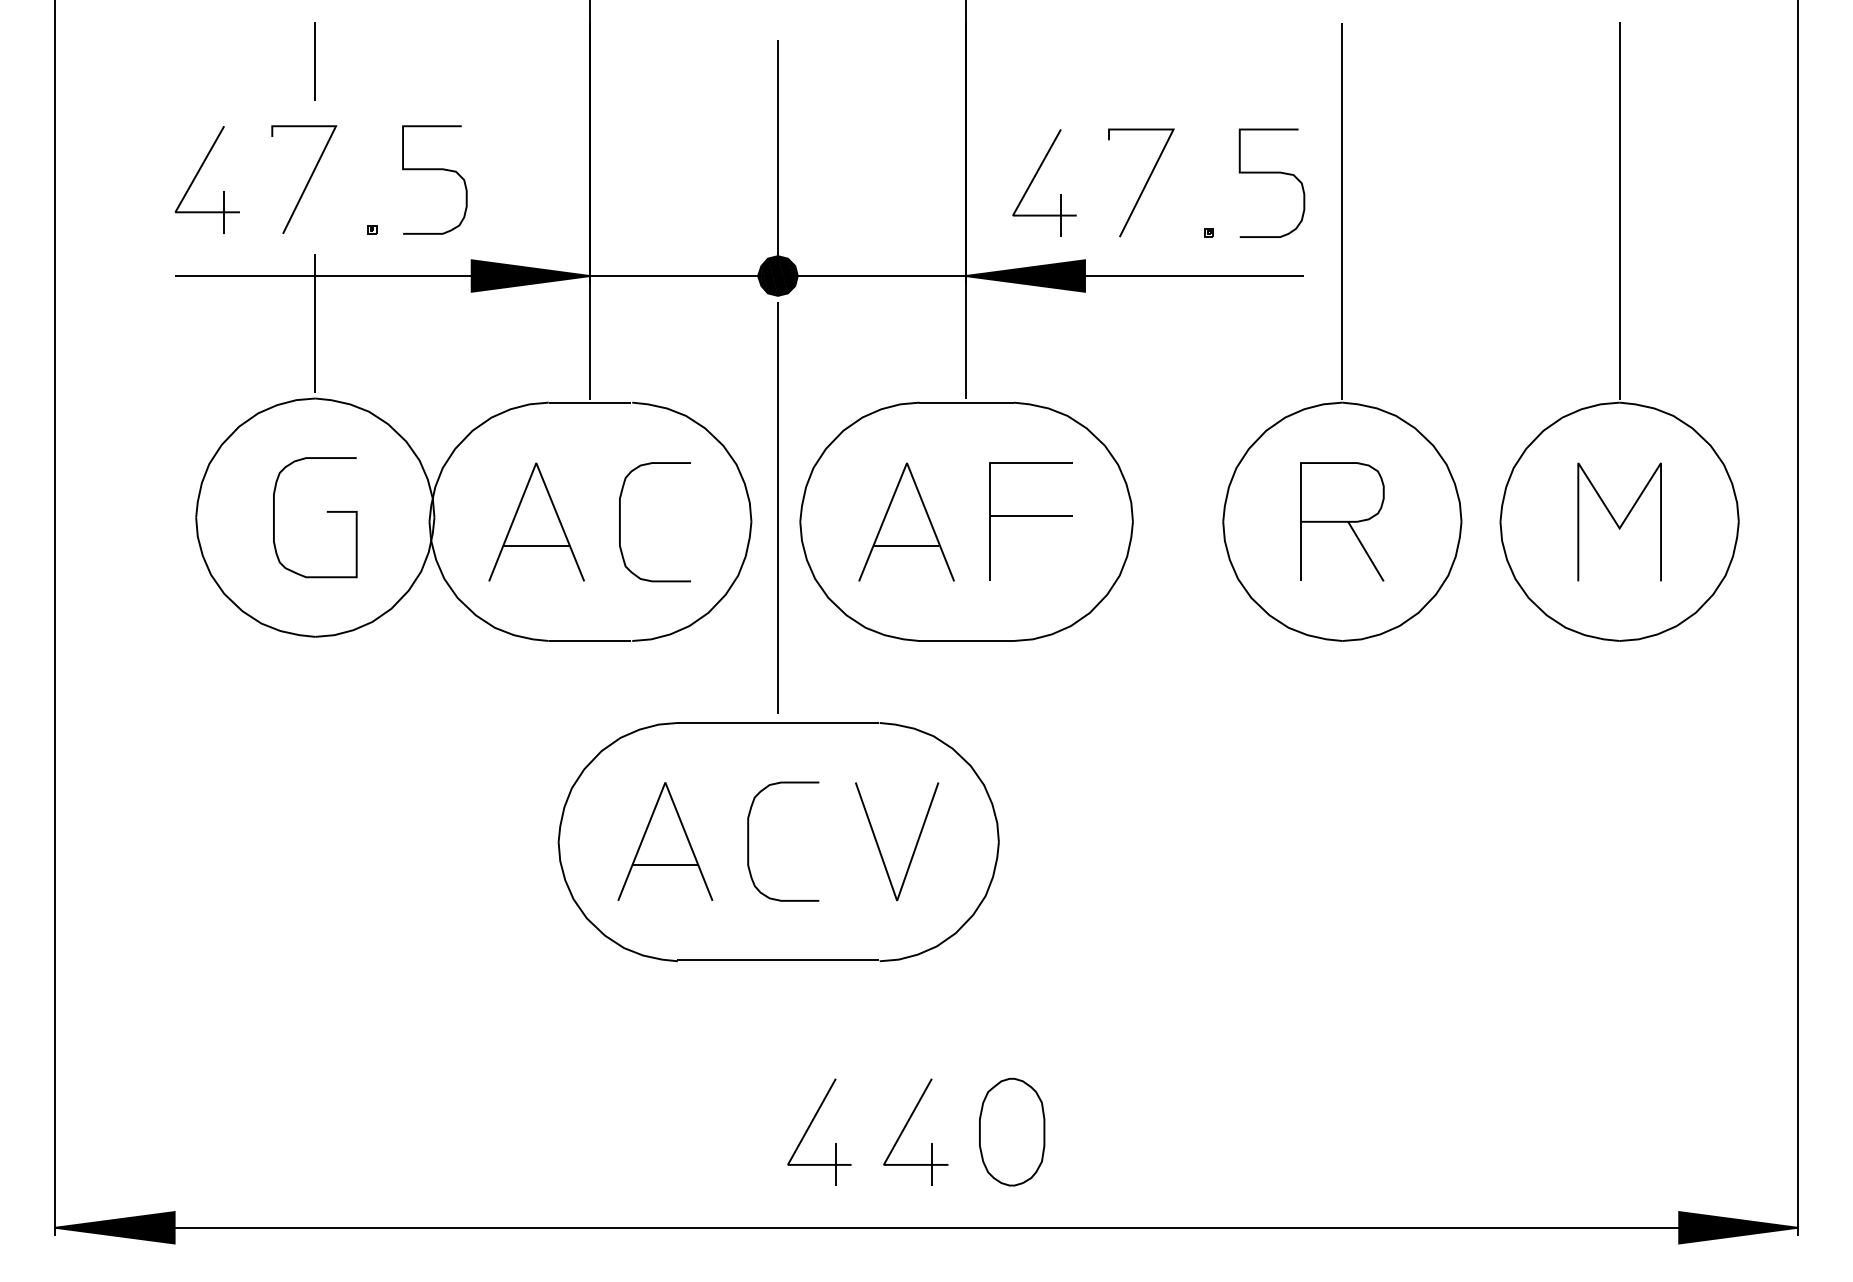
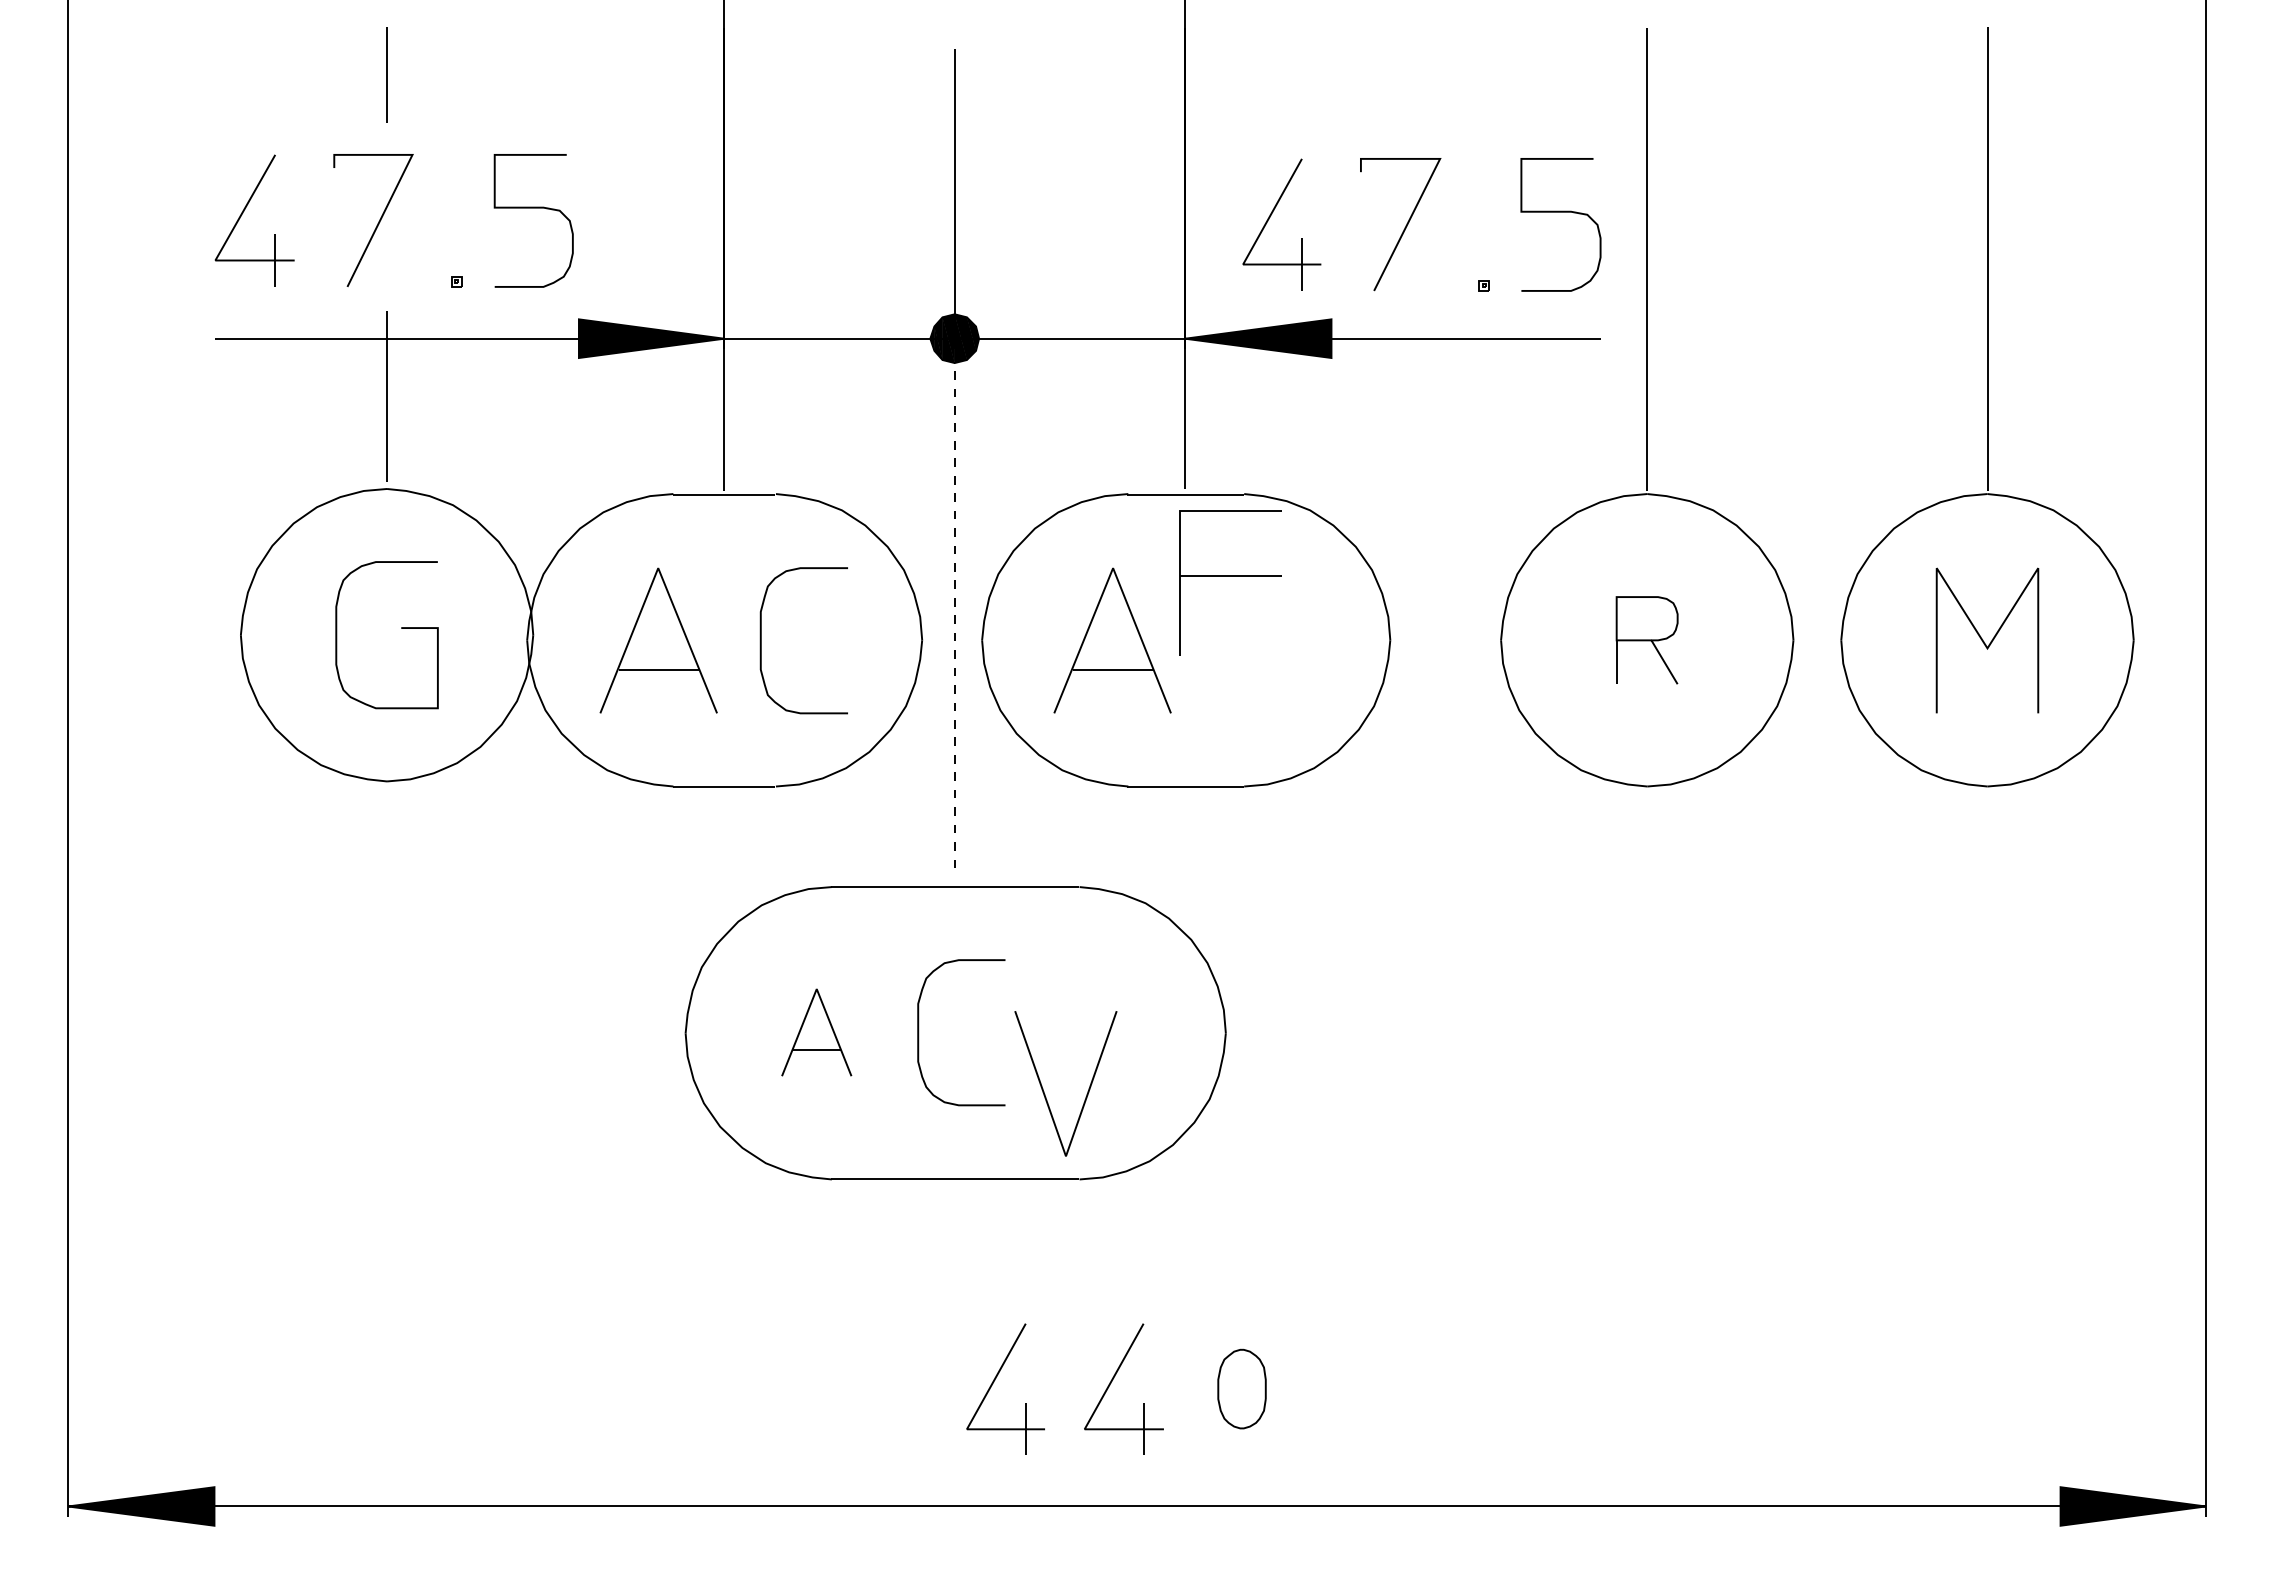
line: (777, 508) -> (954, 624), solid -> dashed
part: (1031, 521) -> (1230, 582), moved
part: (1341, 522) -> (1646, 640), size x0.6
part: (665, 841) -> (816, 1032), size x0.6
line: (879, 848) -> (1044, 1091), moved
part: (1011, 1131) -> (1241, 1388), size x0.6

